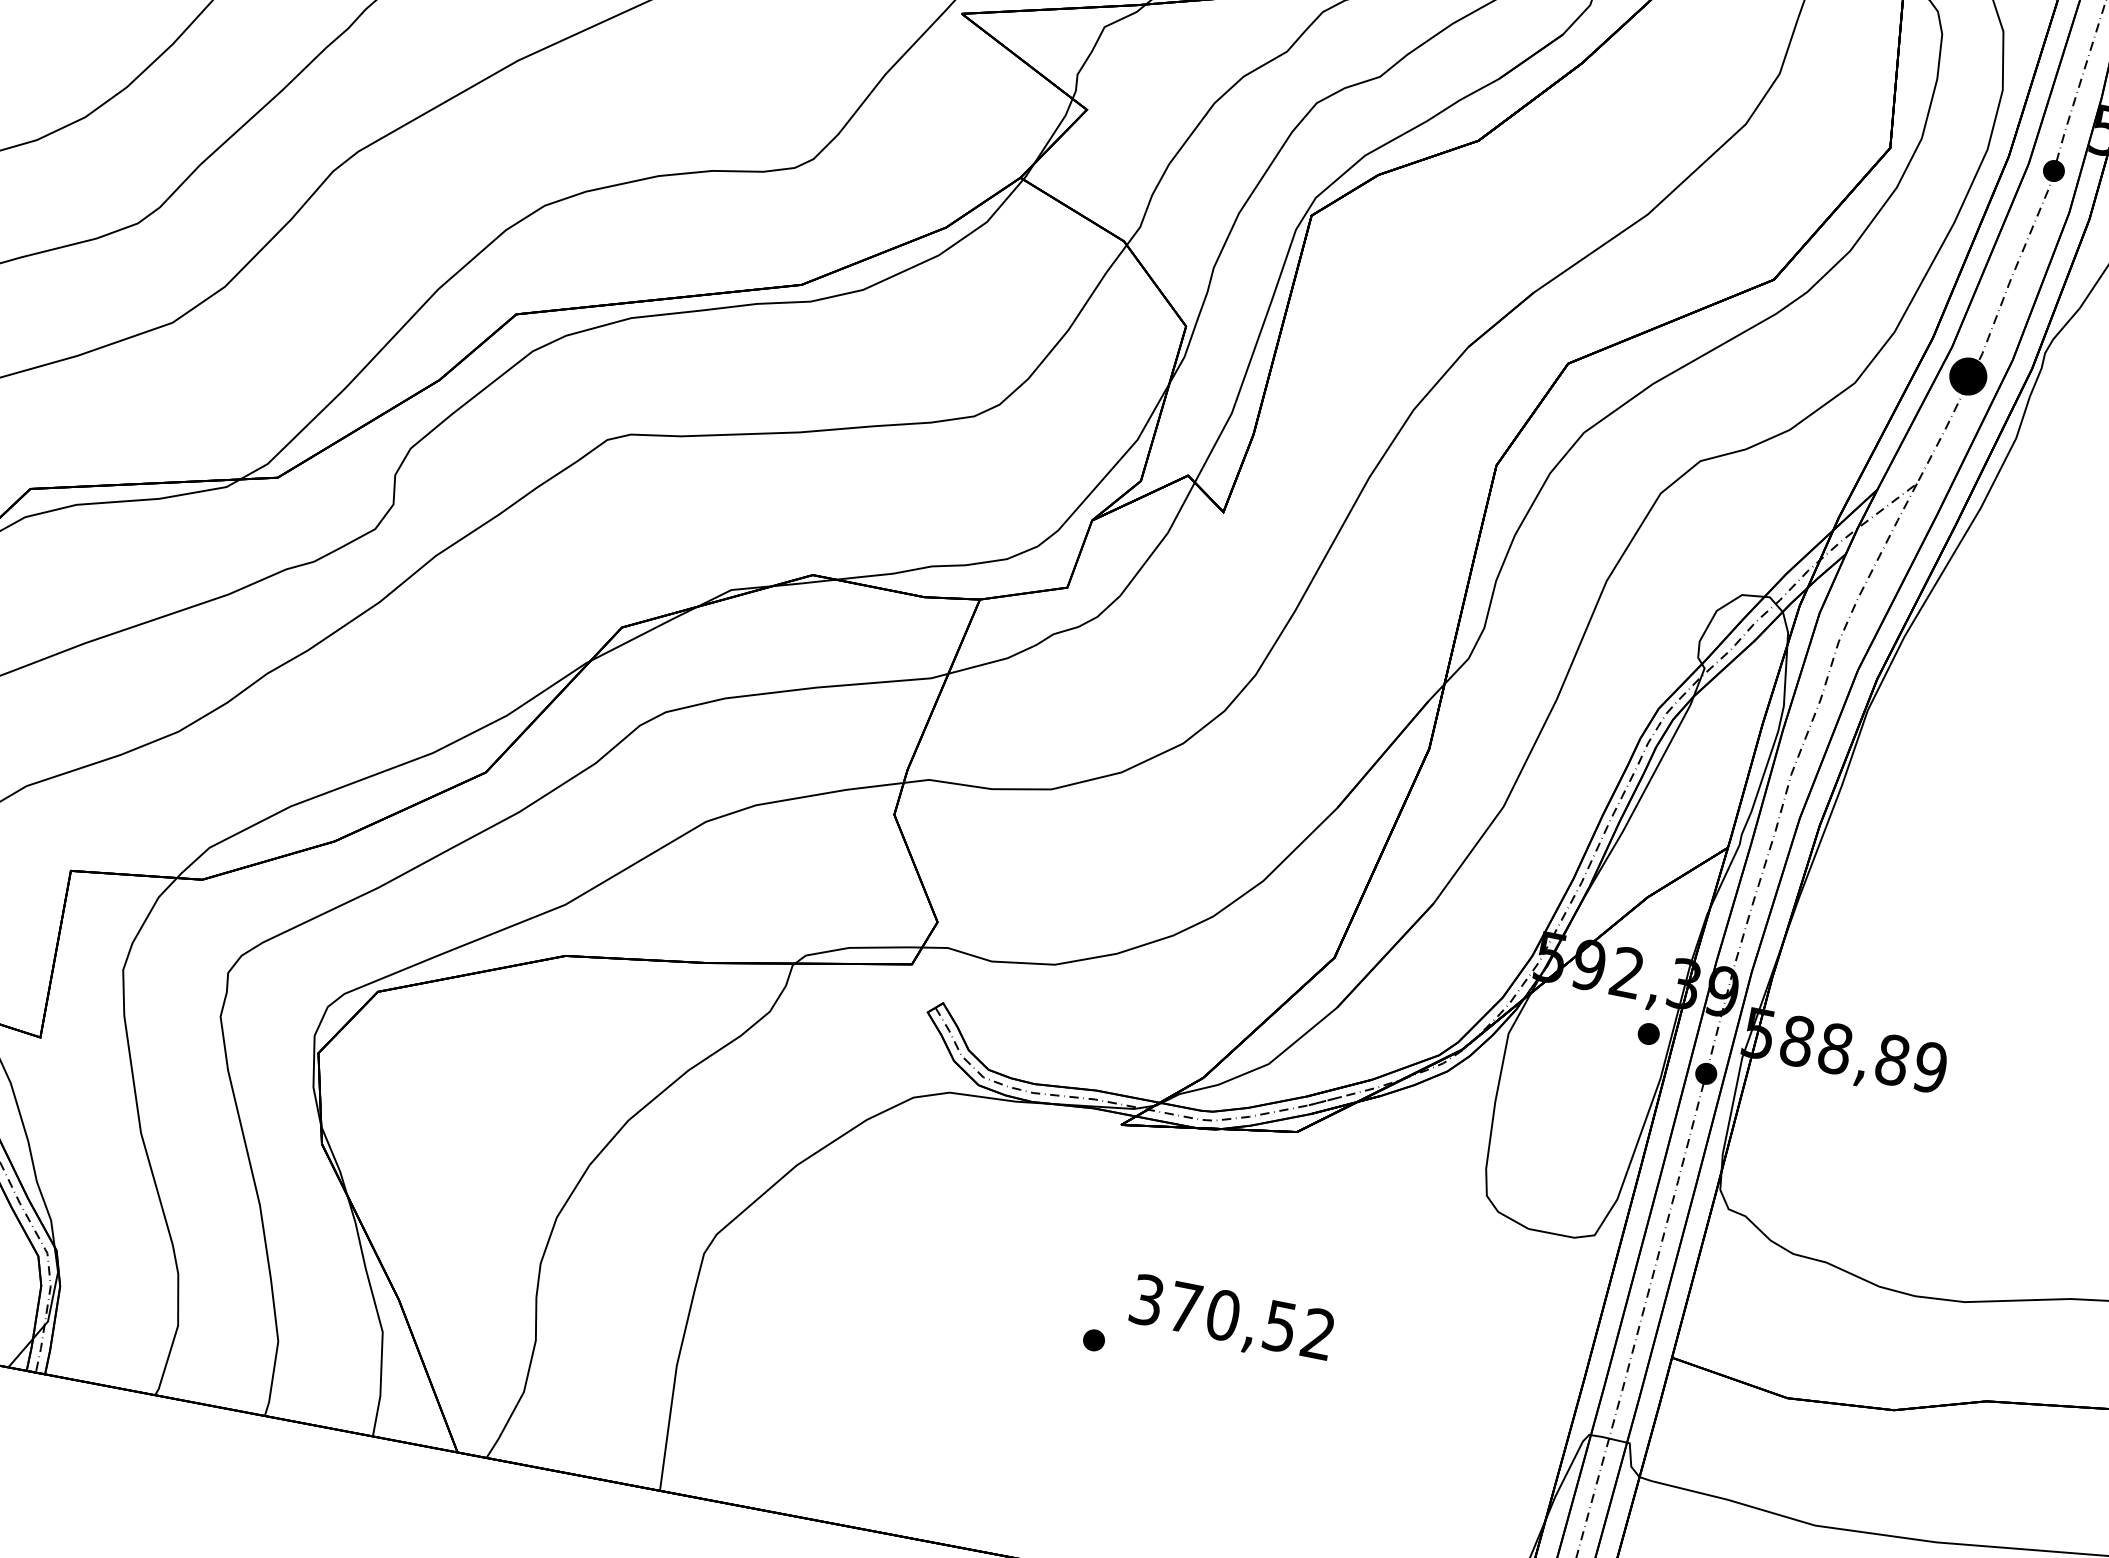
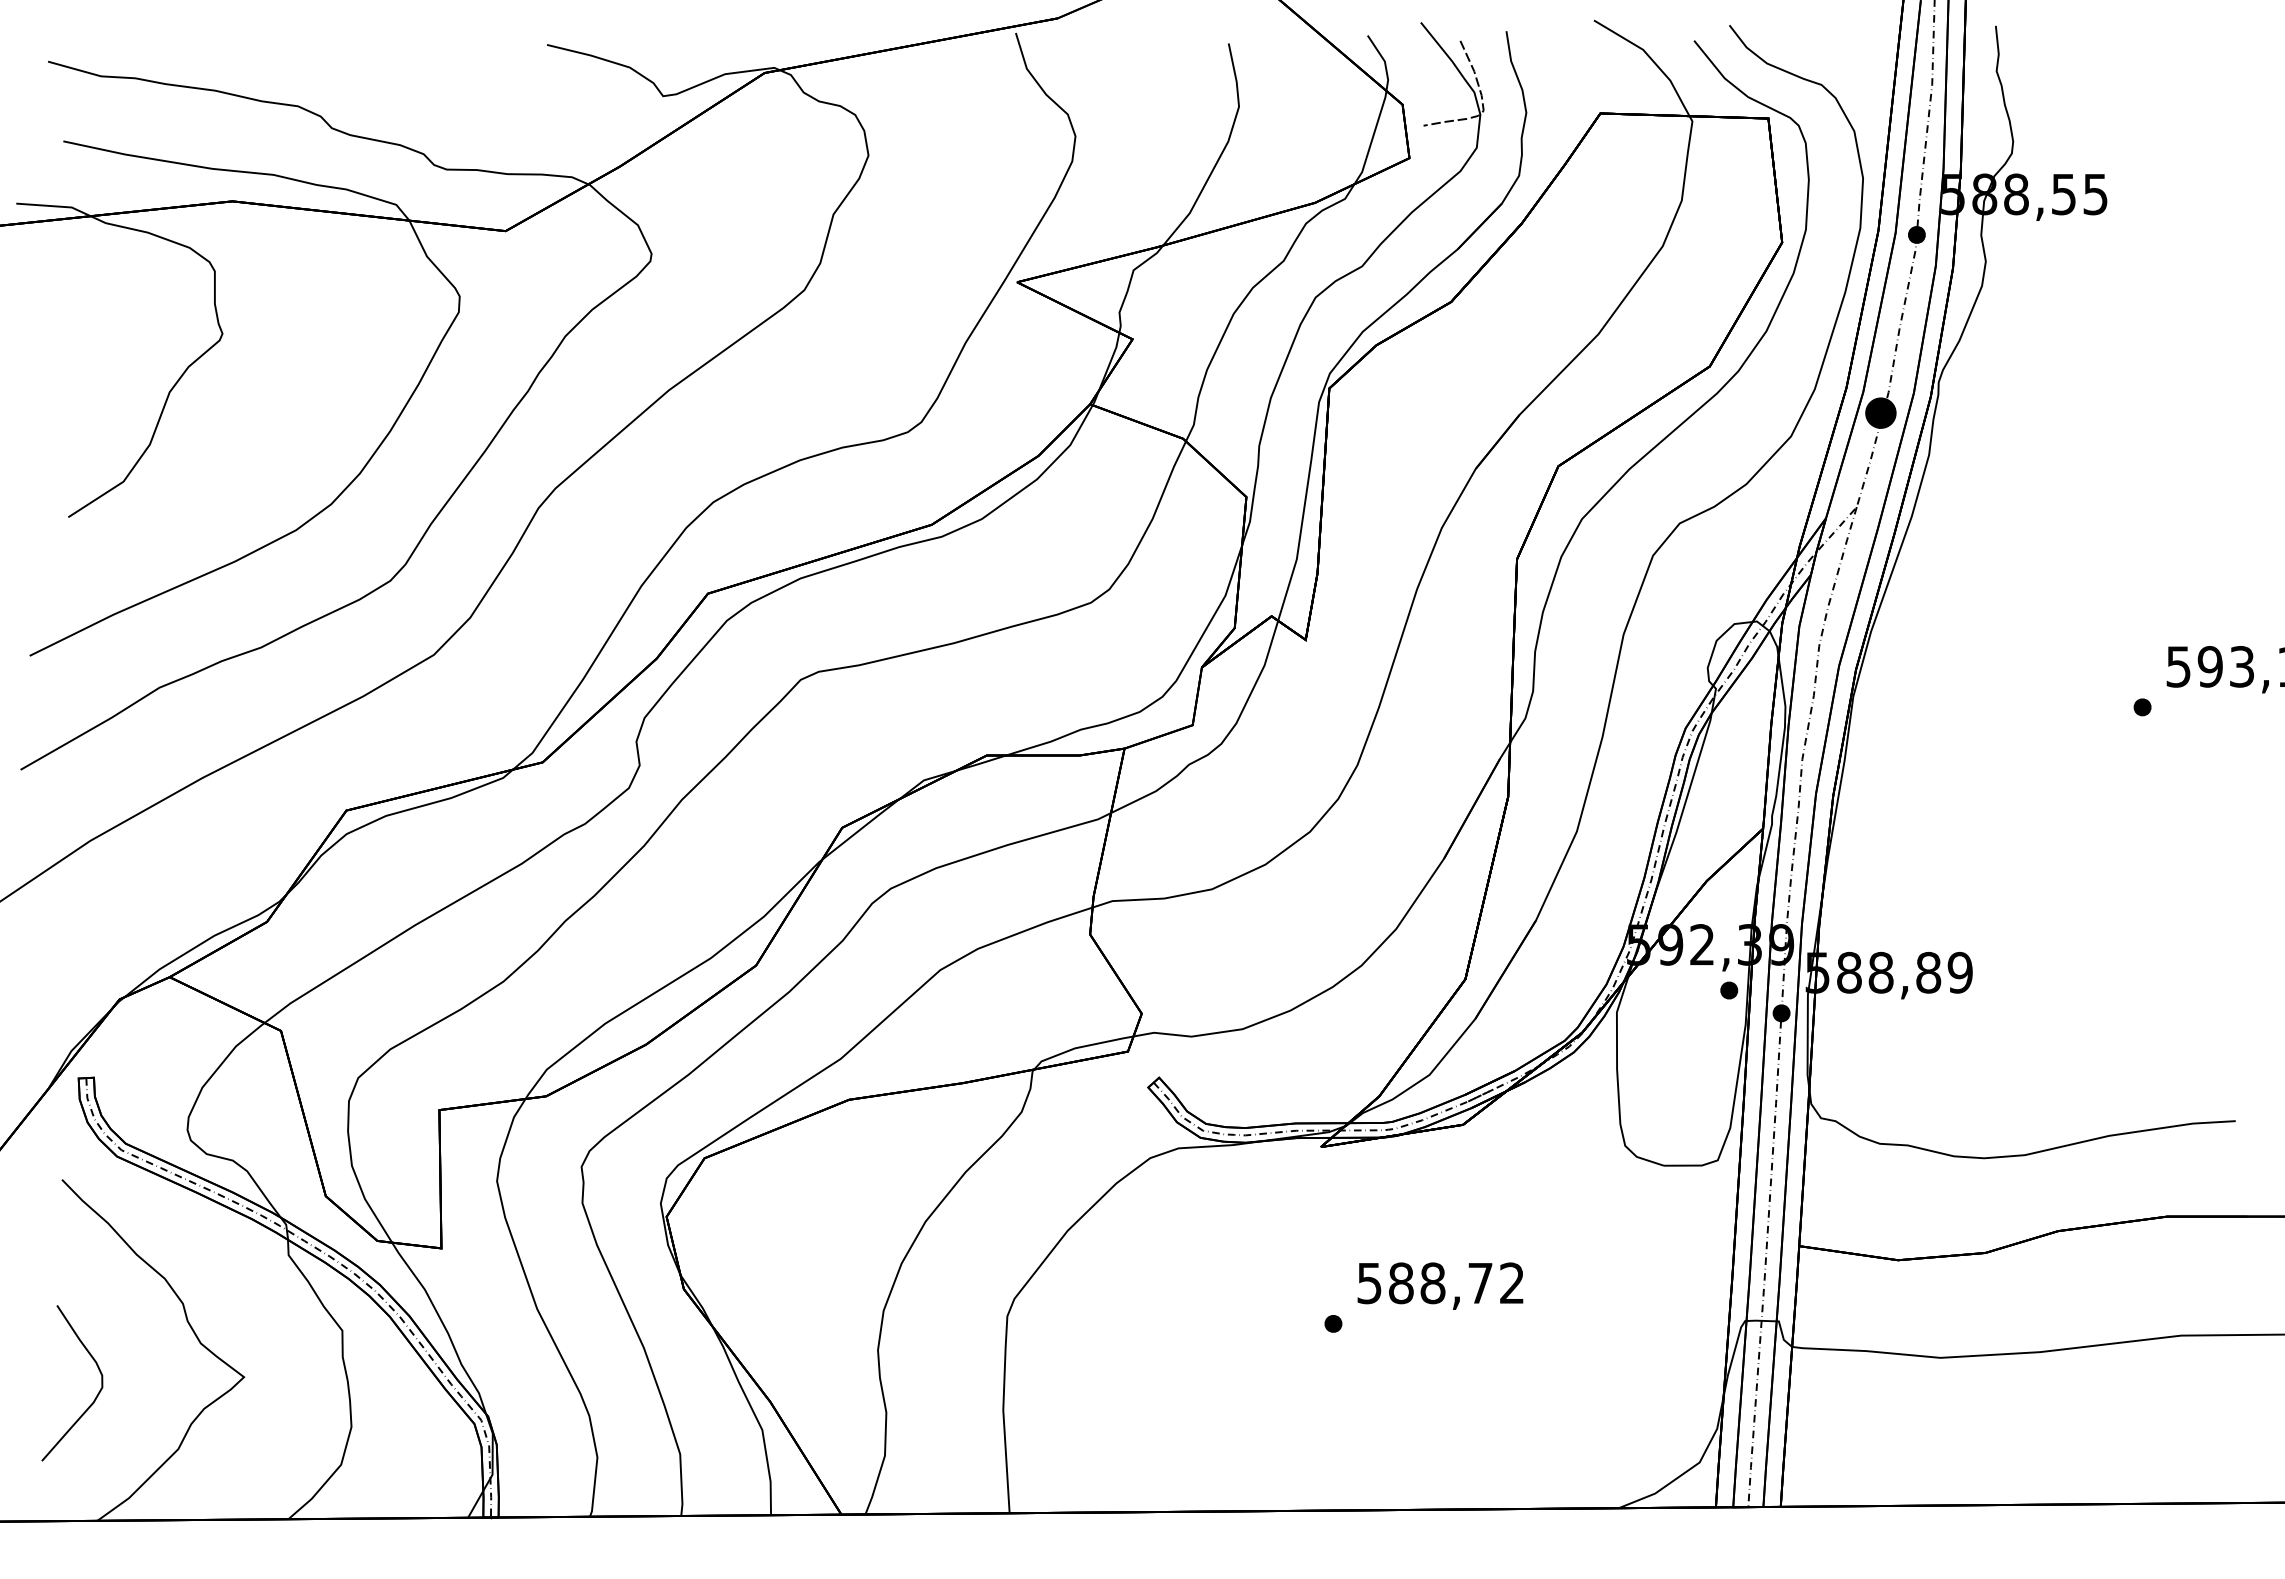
text: (1214, 1313) -> (1425, 1283), 370,52 -> 588,72

